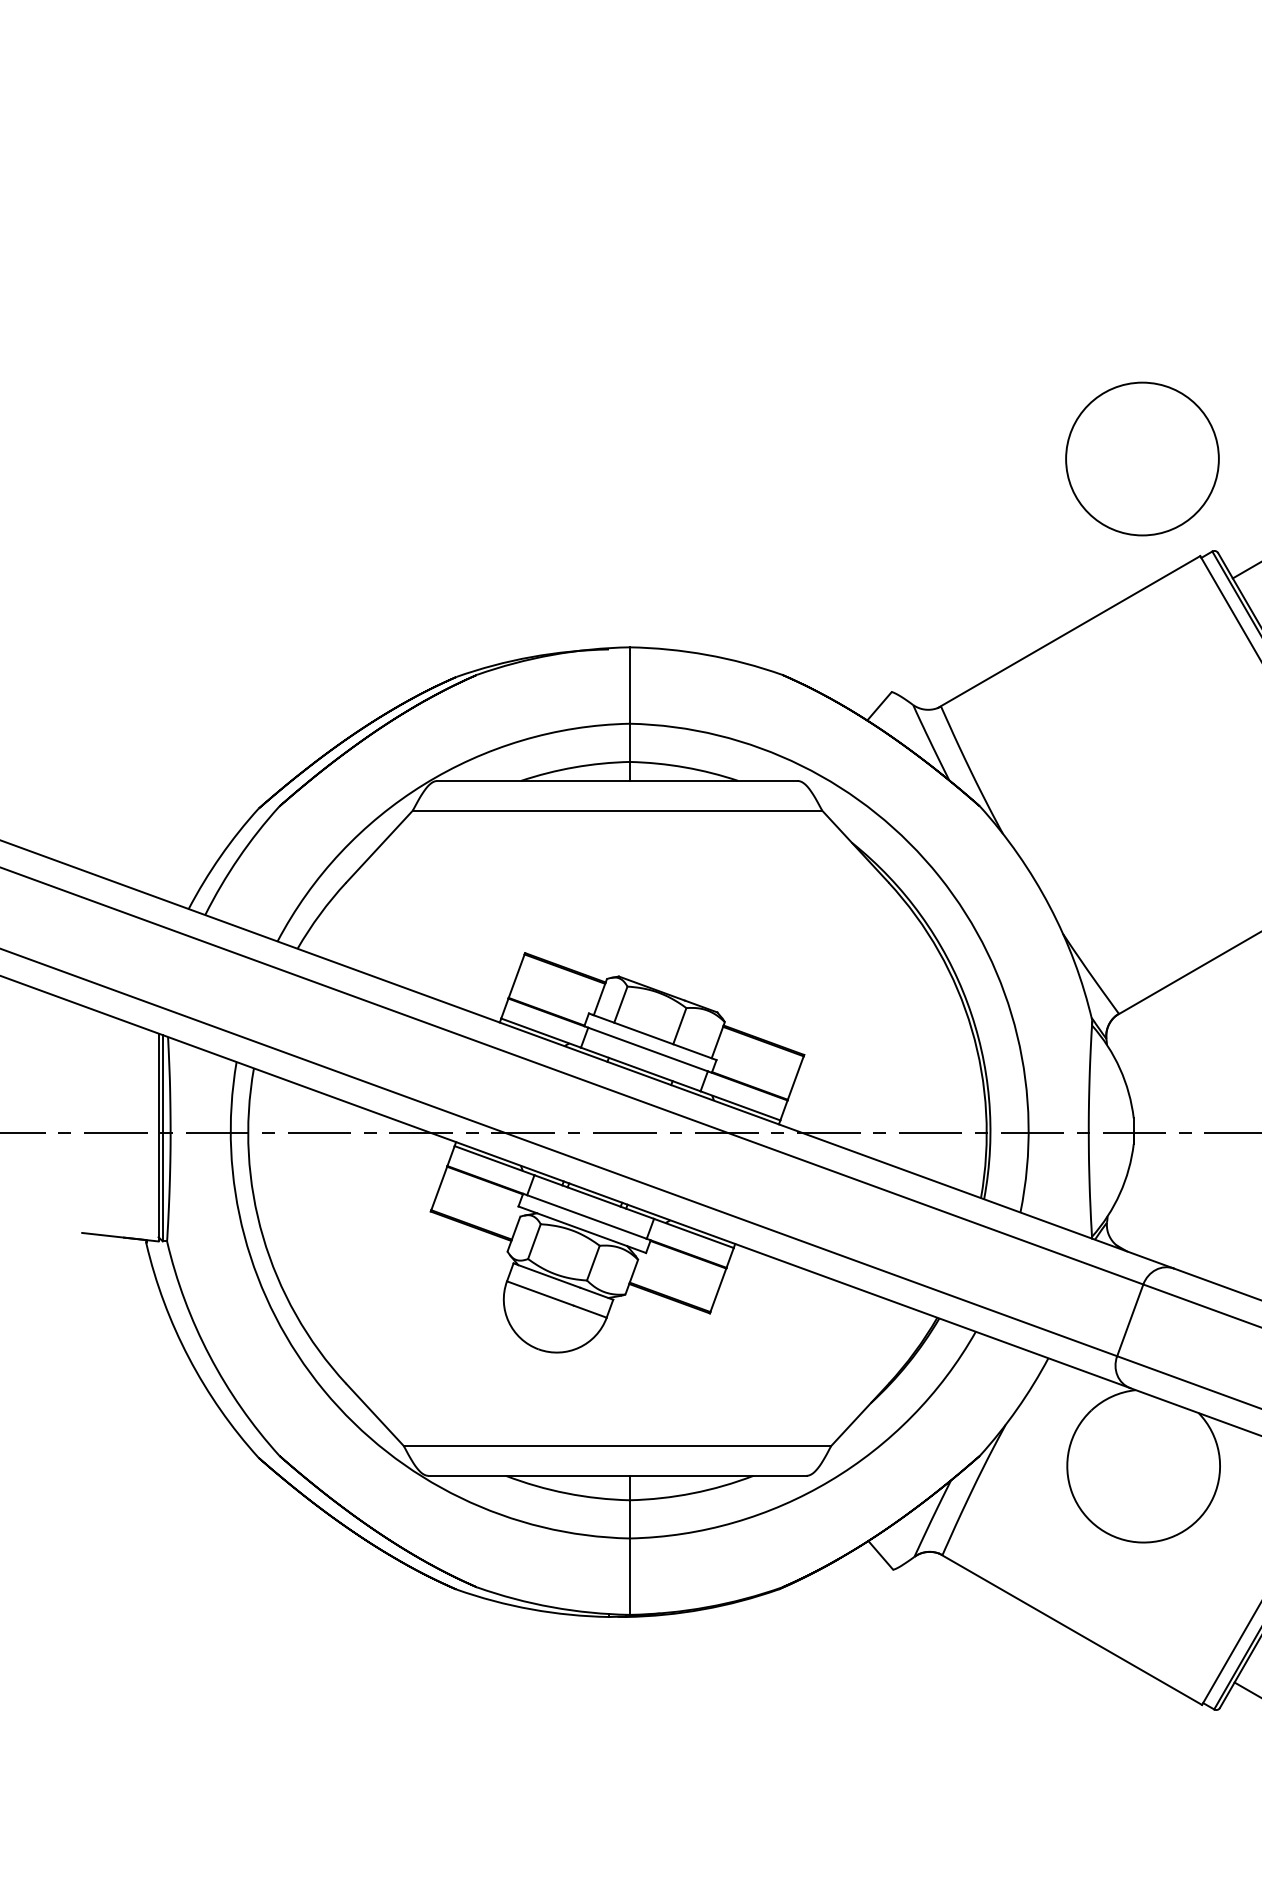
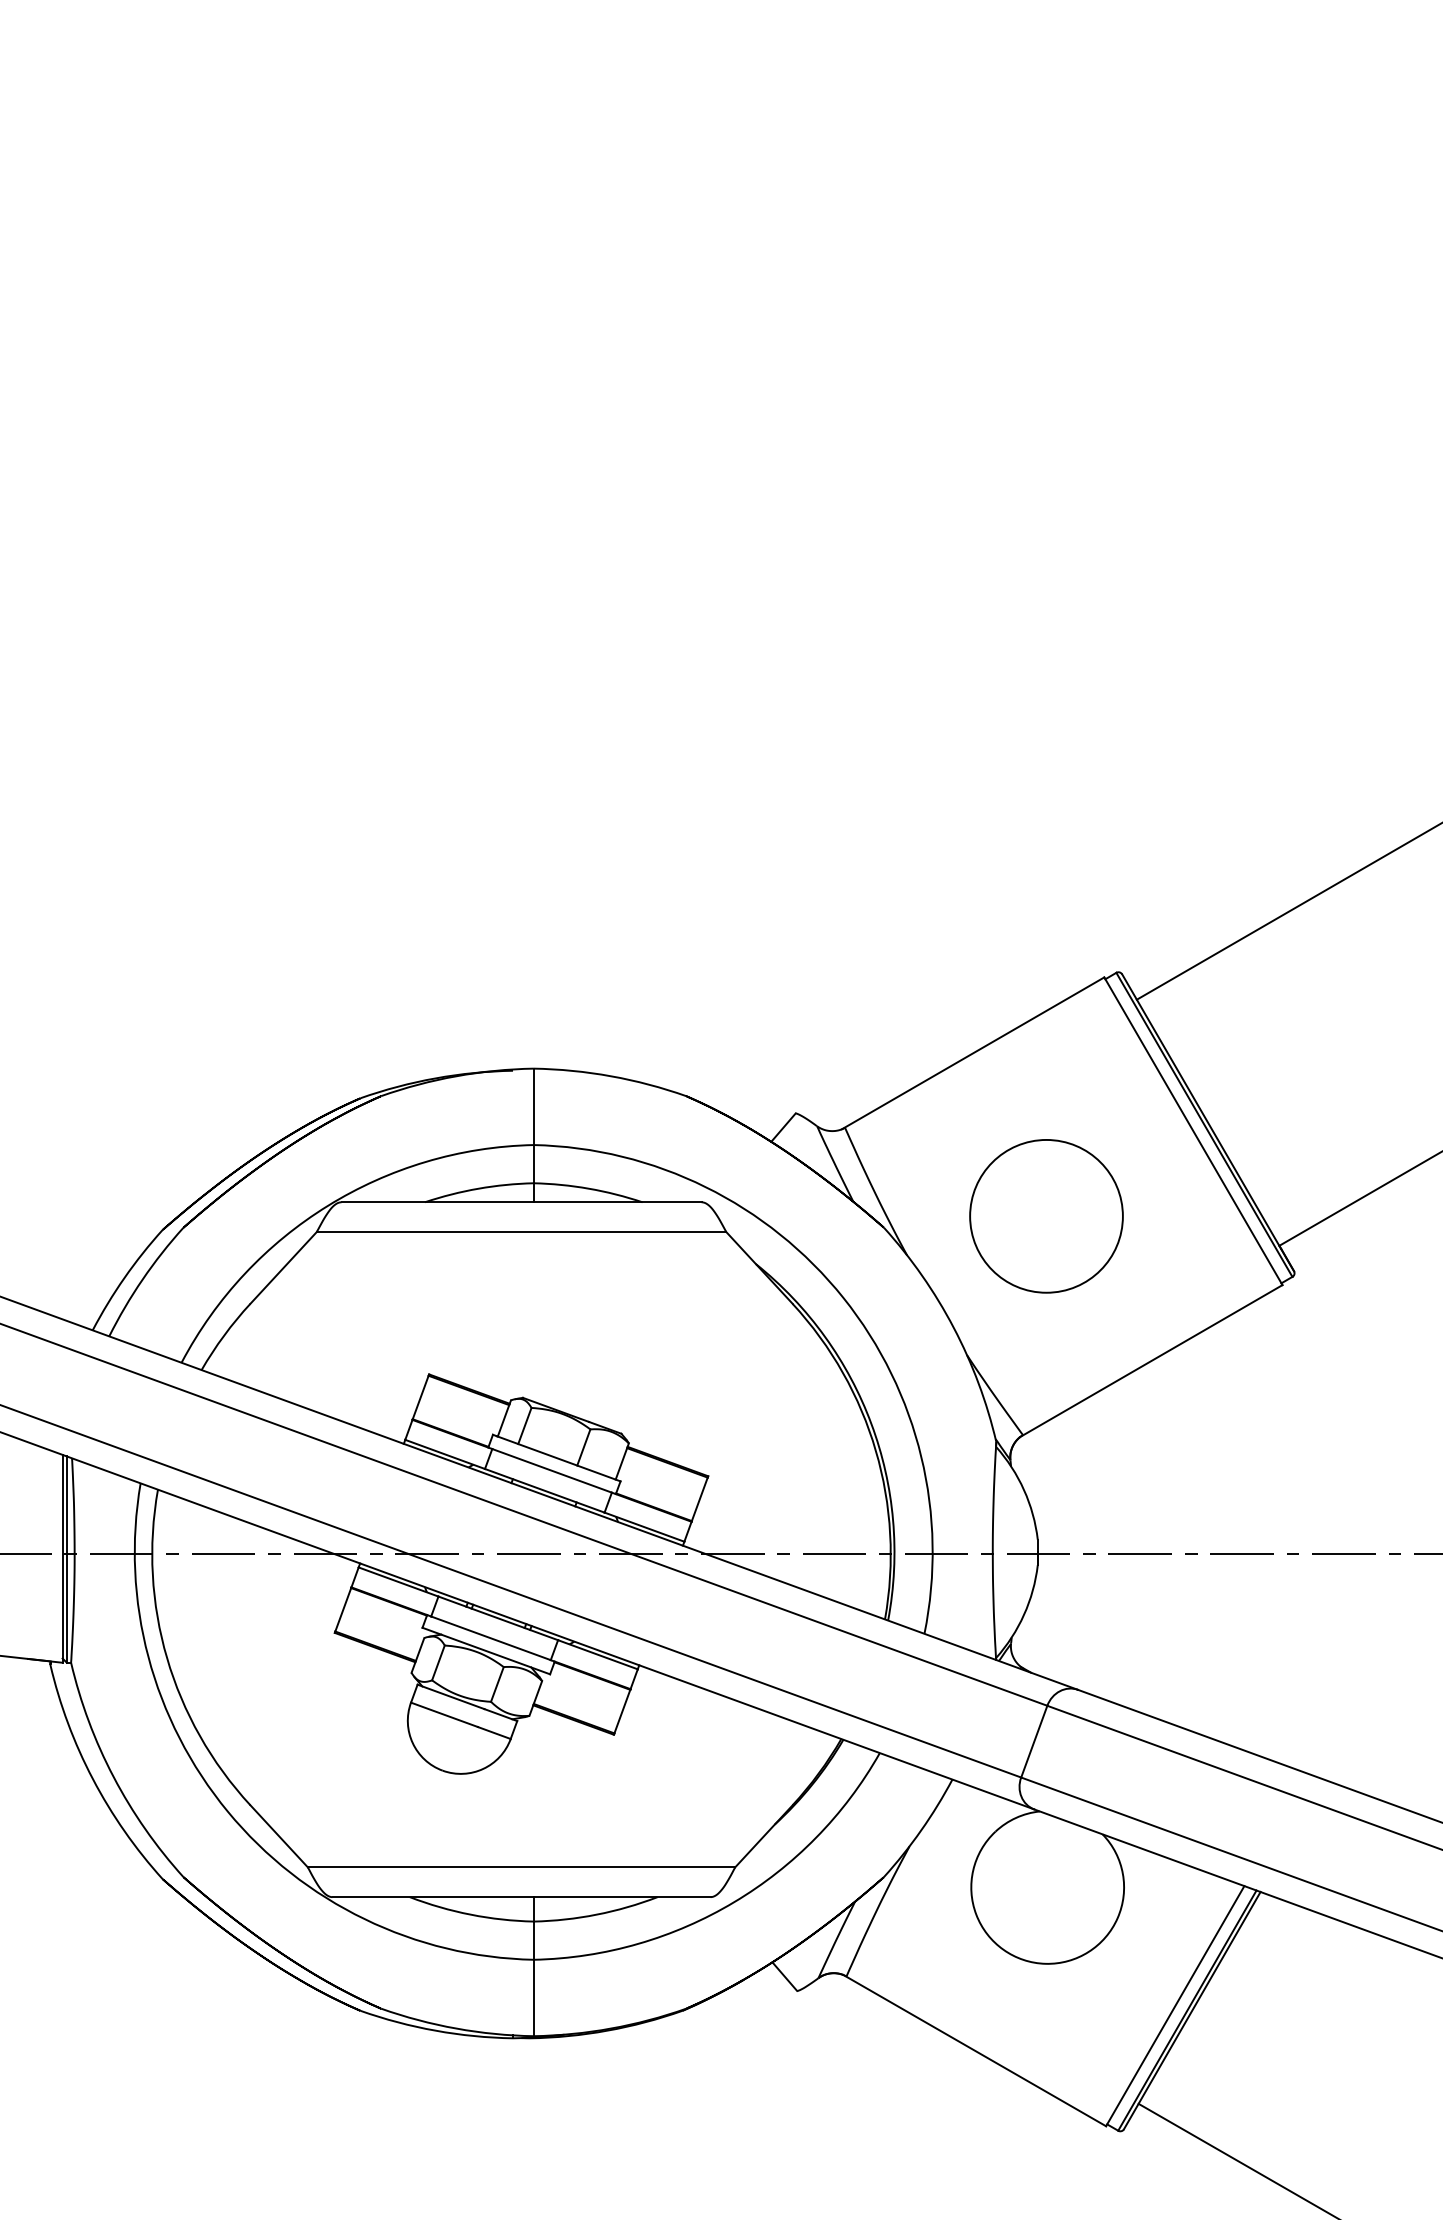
circle: (1142, 459) -> (1046, 1216), moved

